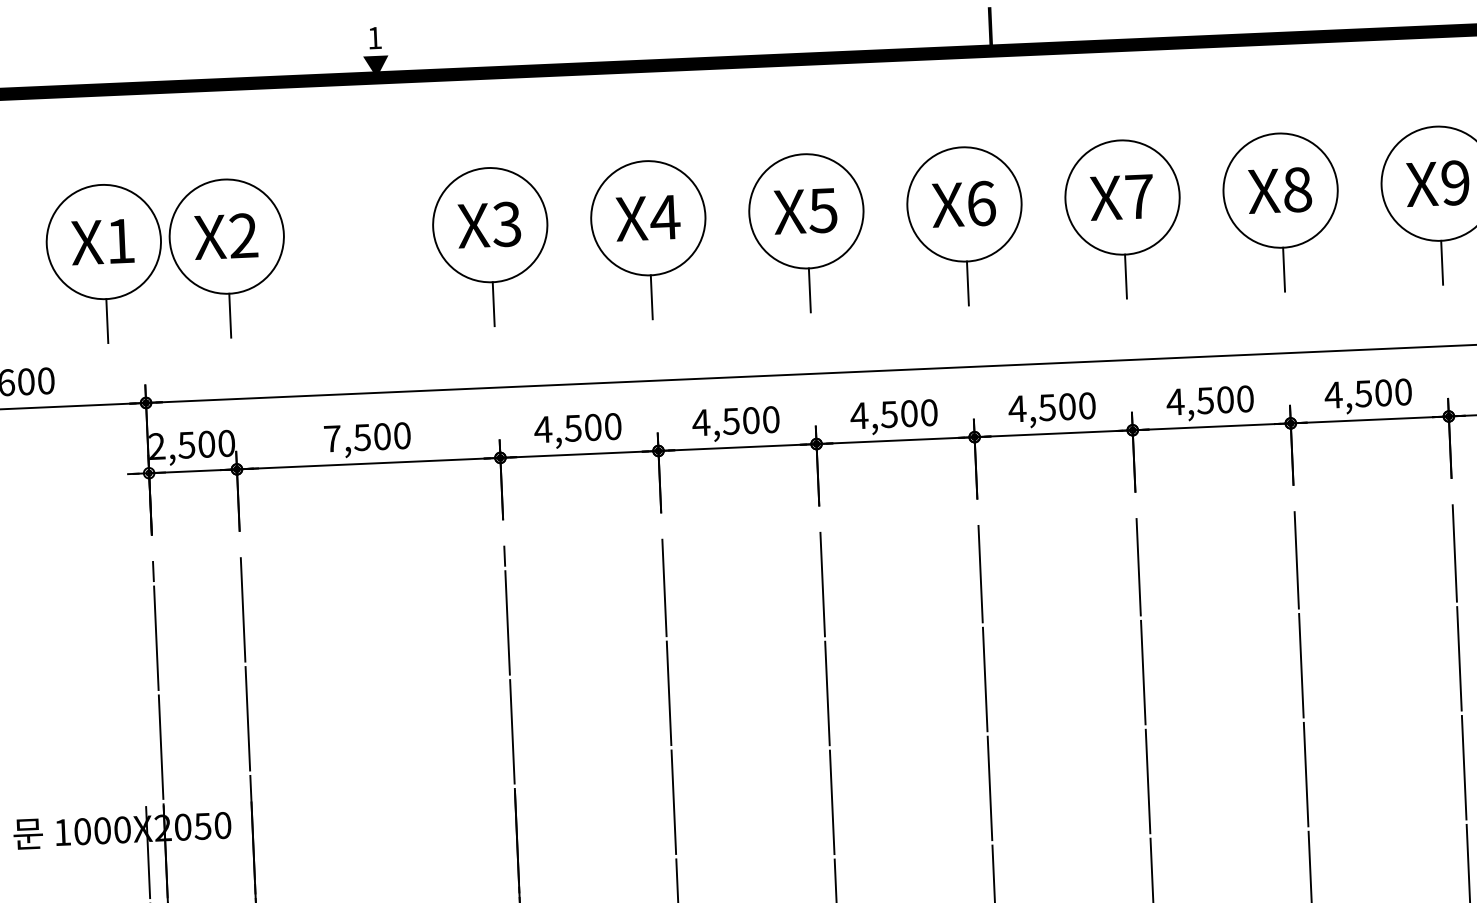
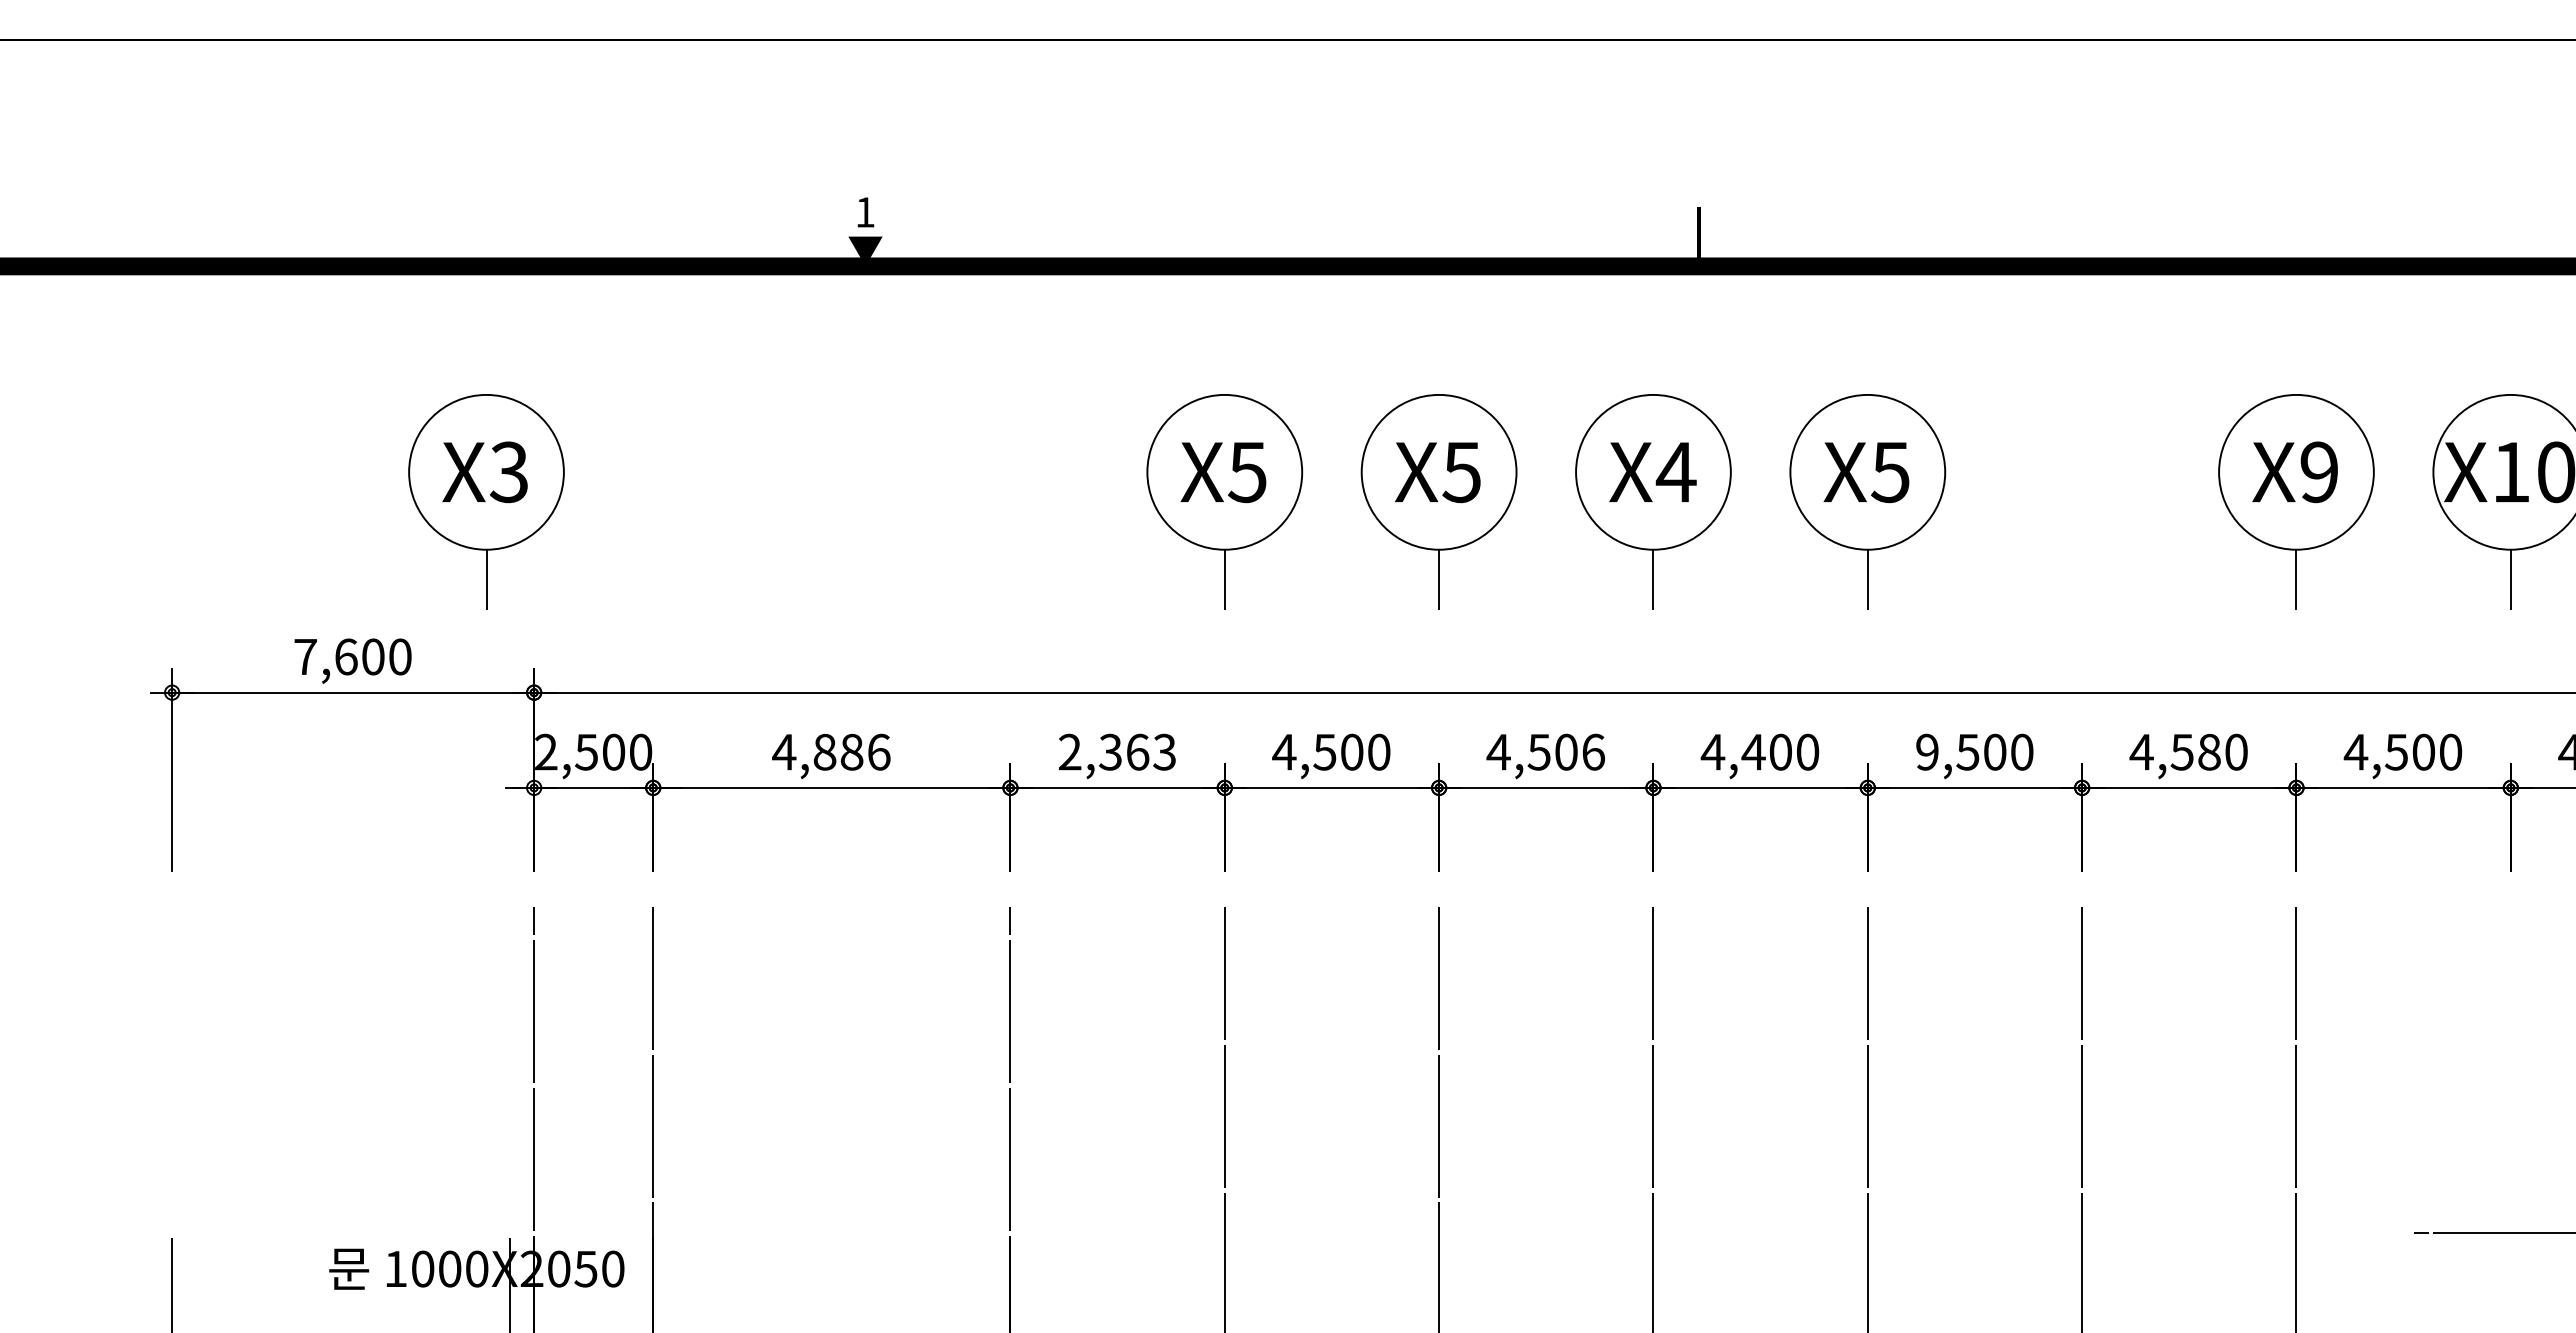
text: (1139, 196) -> (1890, 472), X7 -> X5
text: (980, 203) -> (1675, 472), X6 -> X4
part: (1281, 212) -> (2081, 501), removed
text: (665, 217) -> (1247, 472), X4 -> X5
text: (120, 241) -> (508, 472), X1 -> X3
part: (491, 246) -> (1010, 501), removed
part: (227, 258) -> (652, 501), removed
text: (1383, 392) -> (2209, 751), 4,500 -> 4,580
text: (1175, 401) -> (1927, 751), 4,500 -> 9,500
text: (1047, 407) -> (1753, 752), 4,500 -> 4,400
text: (929, 412) -> (1593, 751), 4,500 -> 4,506
text: (577, 427) -> (1116, 751), 4,500 -> 2,363
text: (367, 436) -> (831, 751), 7,500 -> 4,886

